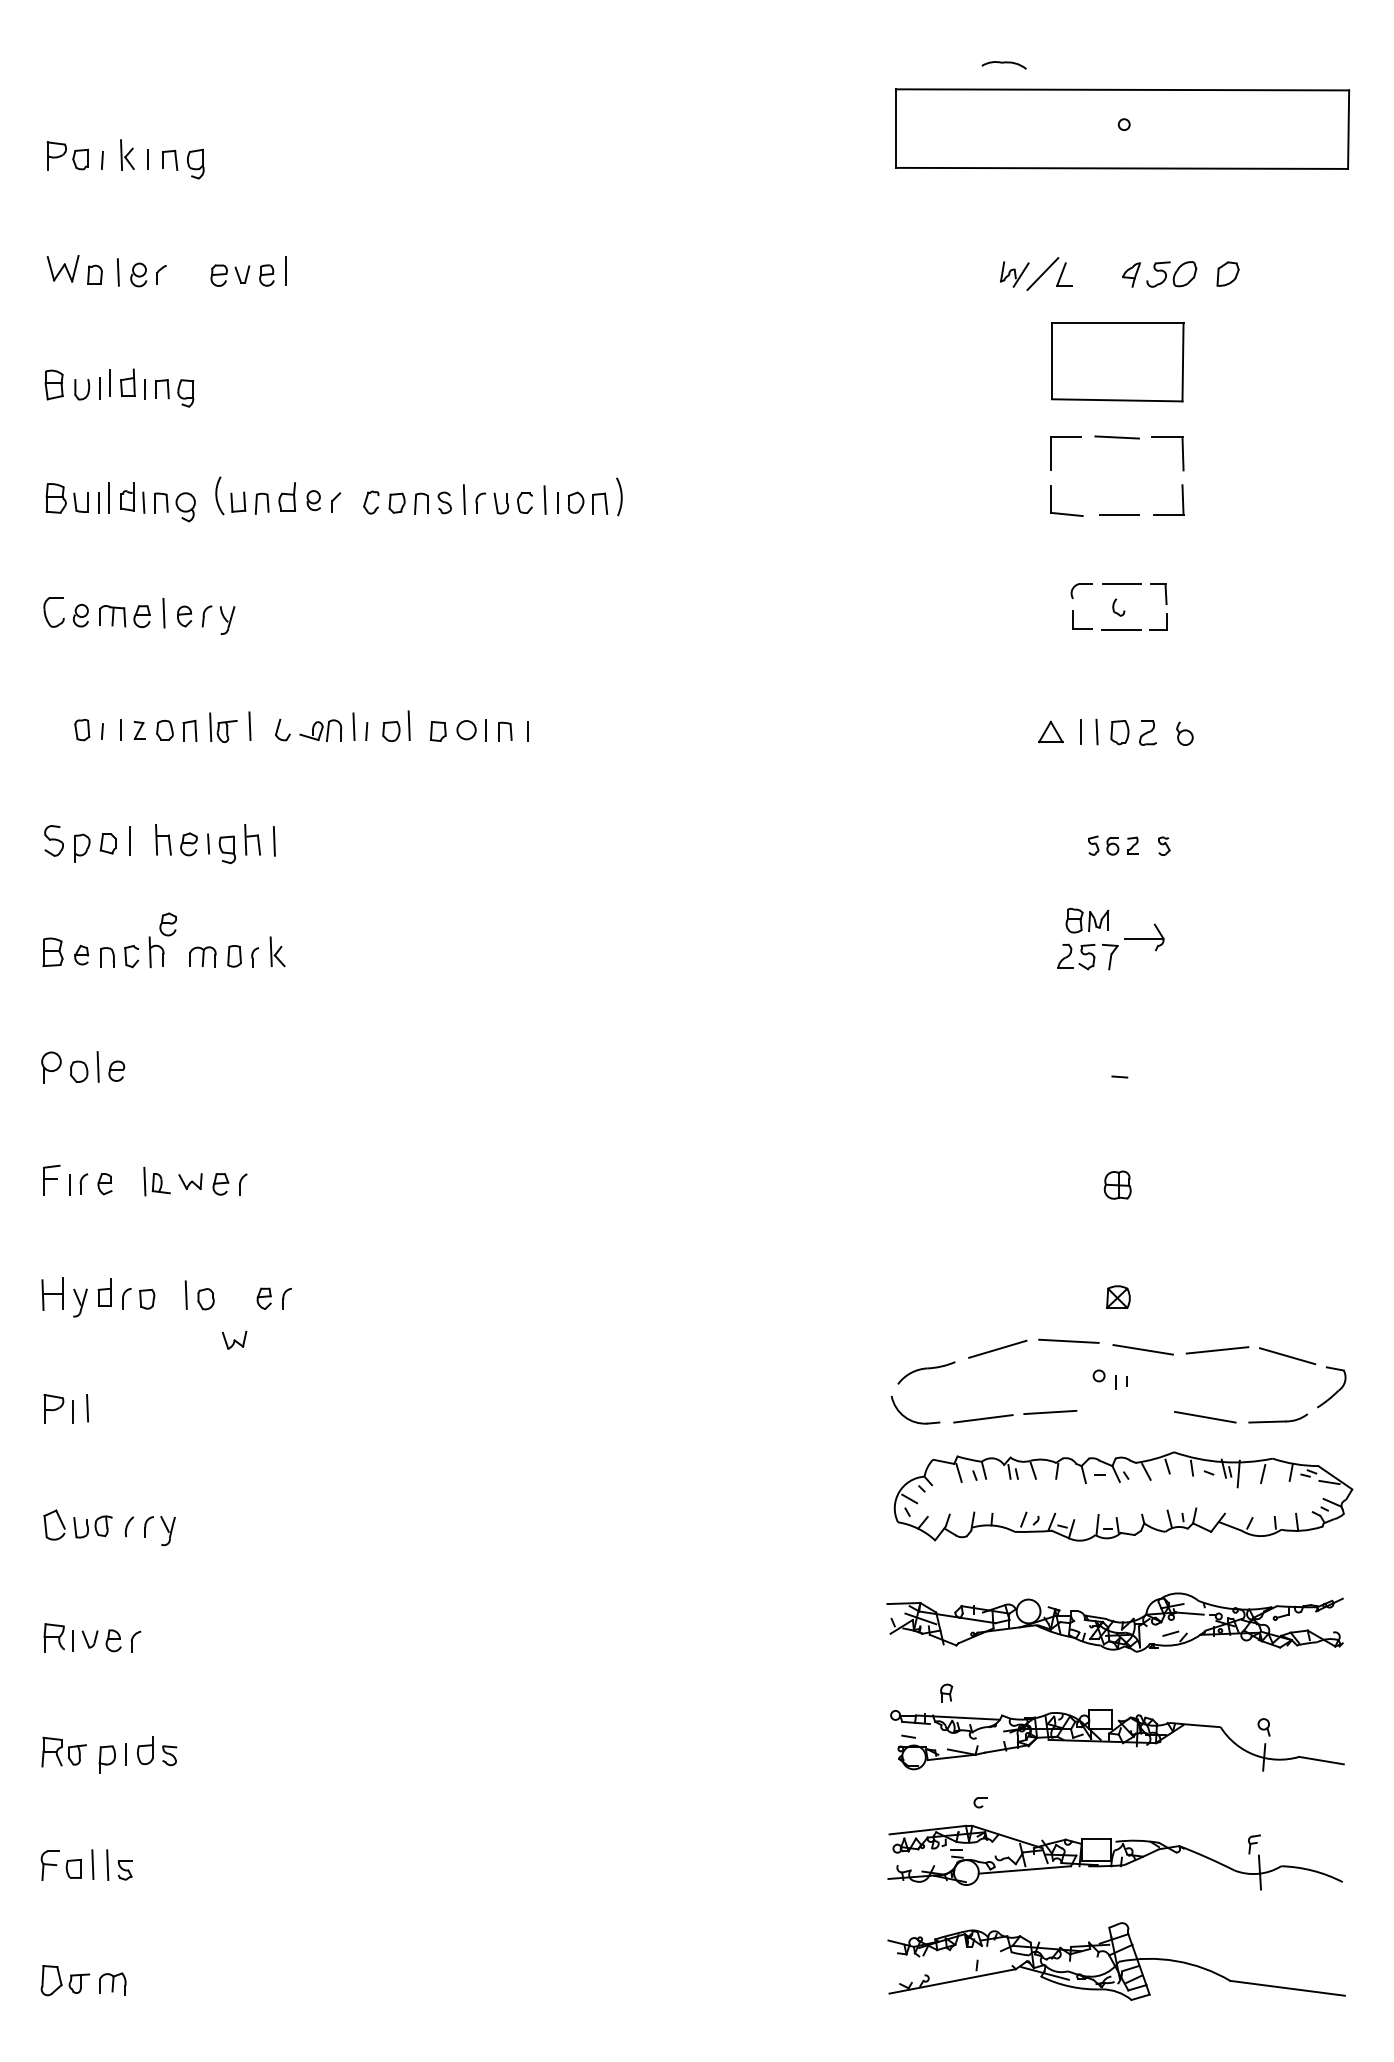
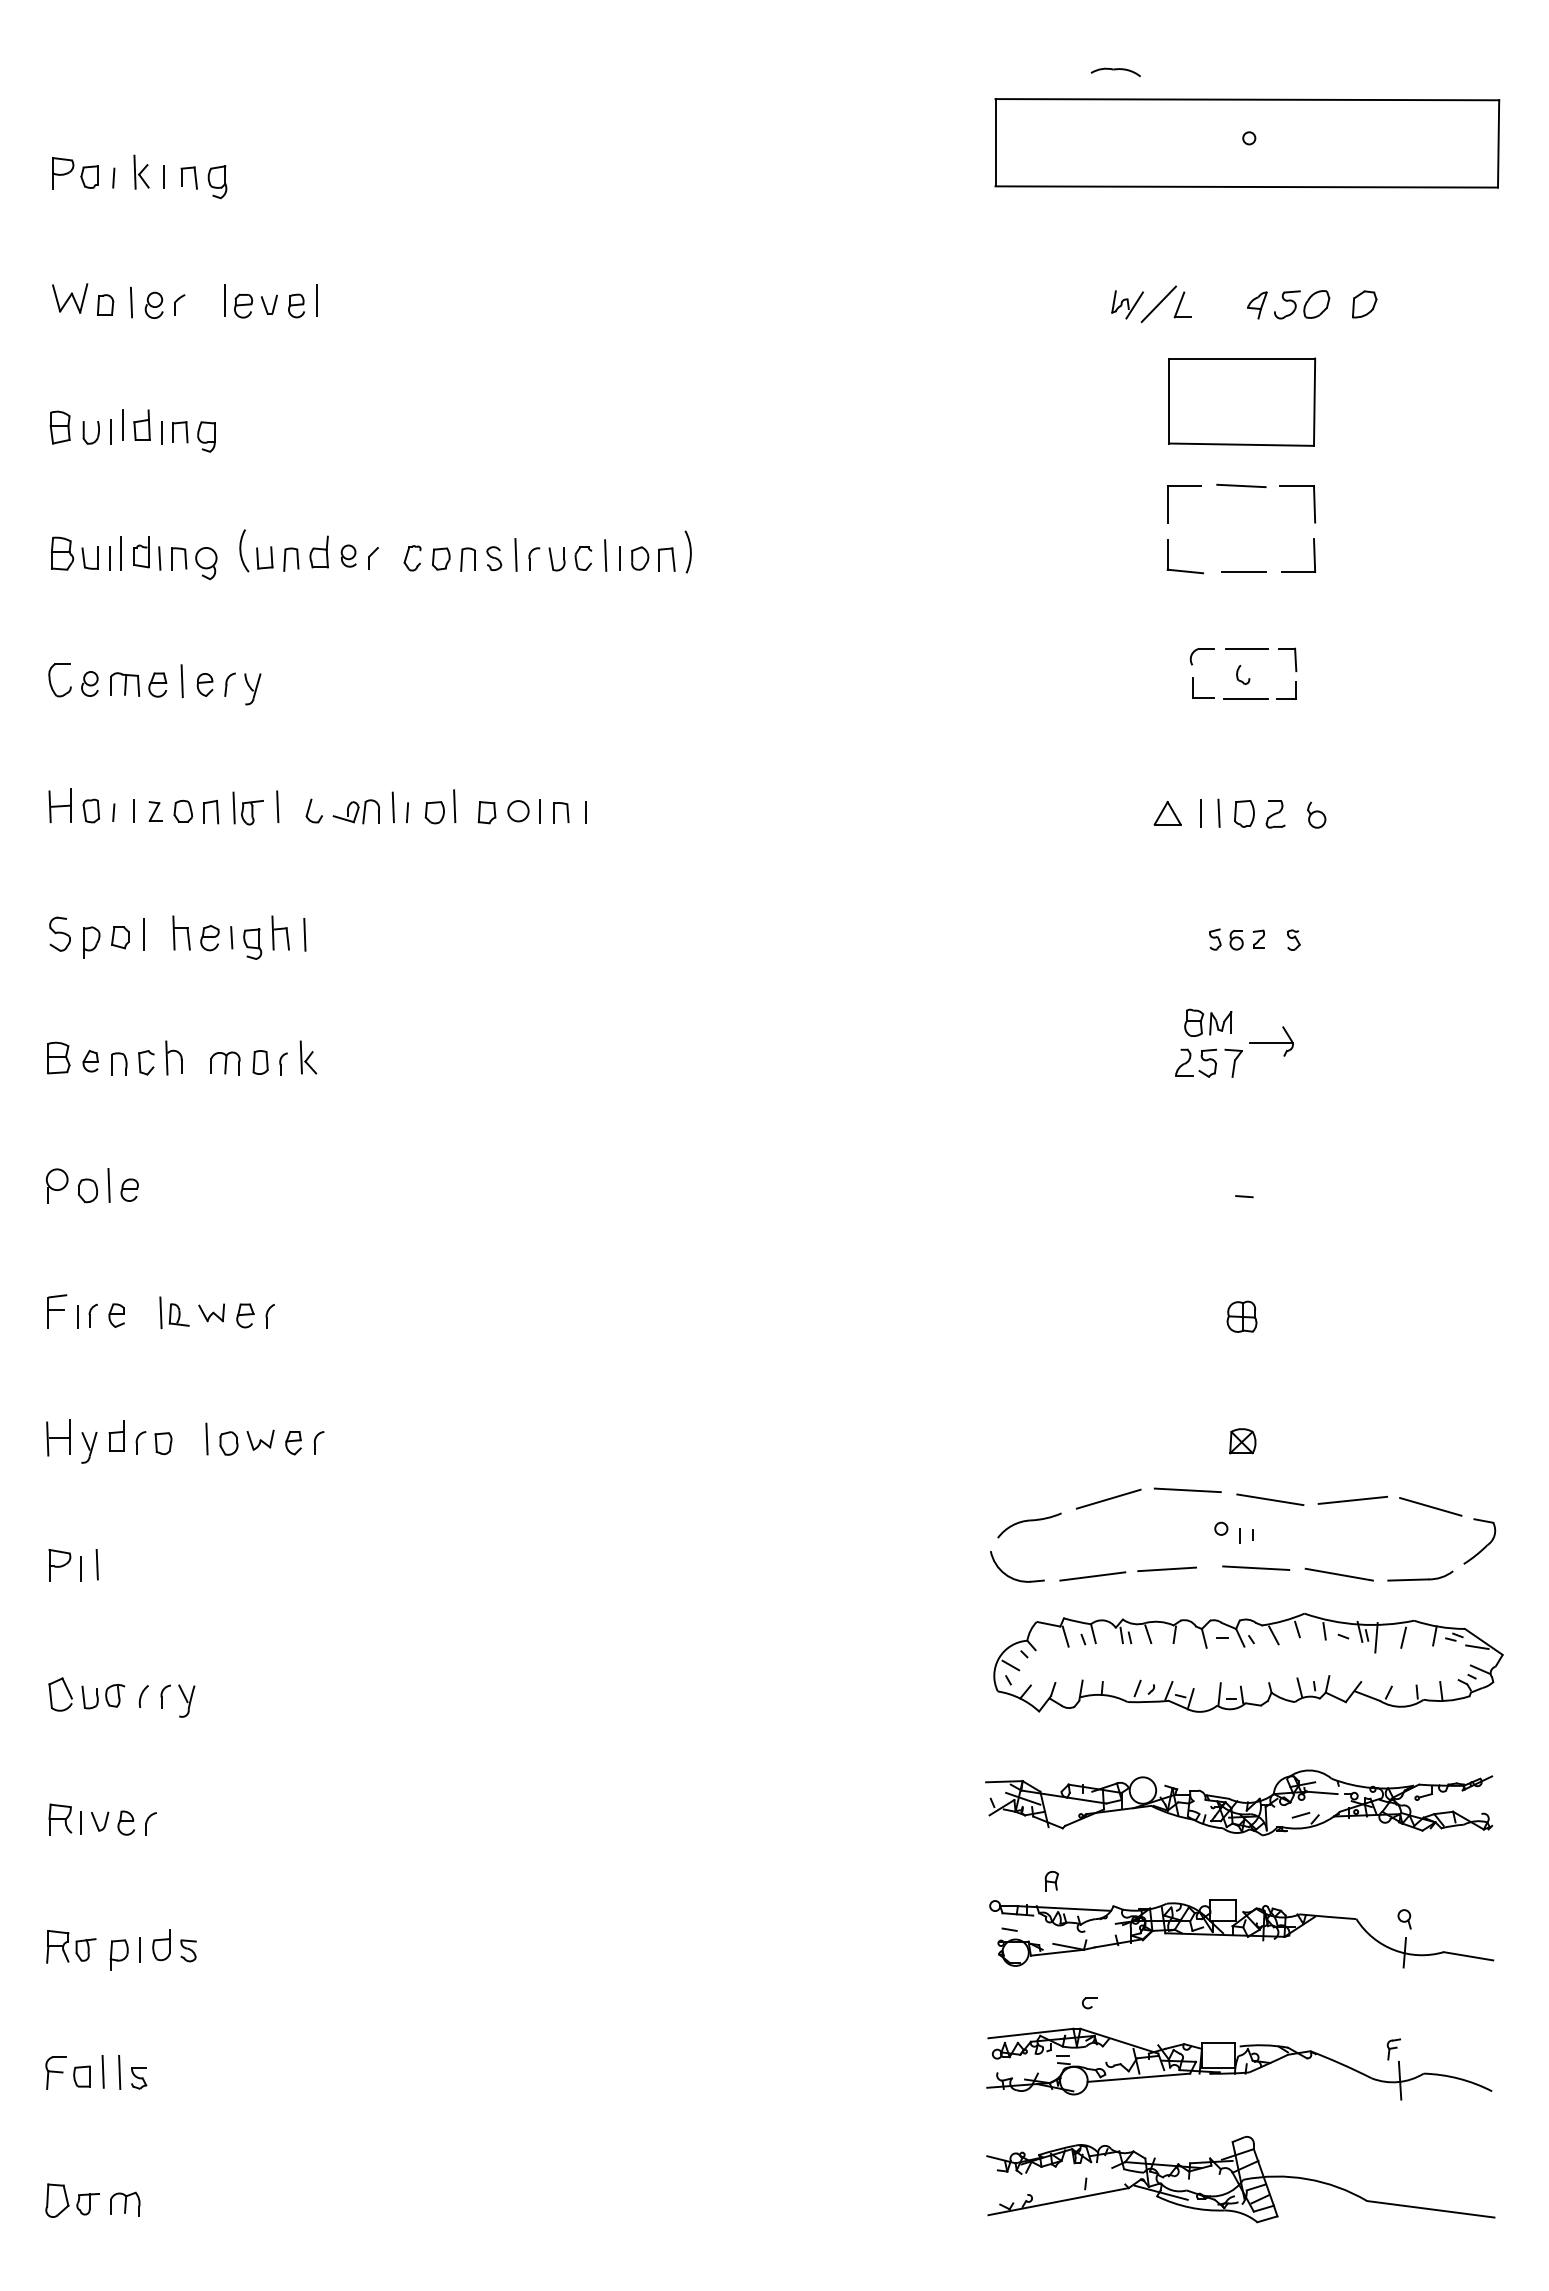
line: (202, 270) -> (225, 300), added
part: (53, 725) -> (59, 805), added
part: (167, 924) -> (186, 1027), removed
part: (234, 1339) -> (260, 1439), moved
line: (1130, 1410) -> (1256, 1567), added

